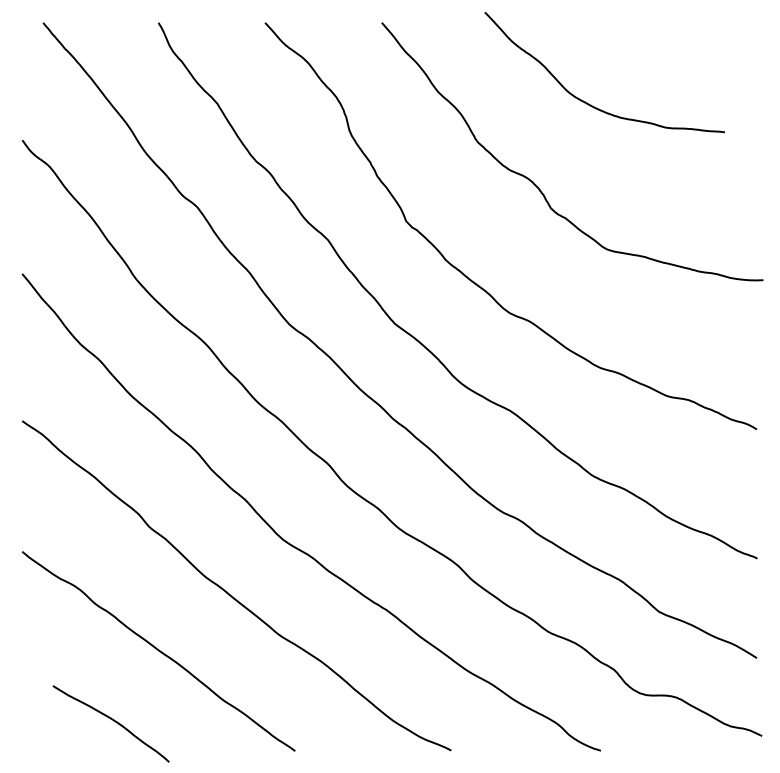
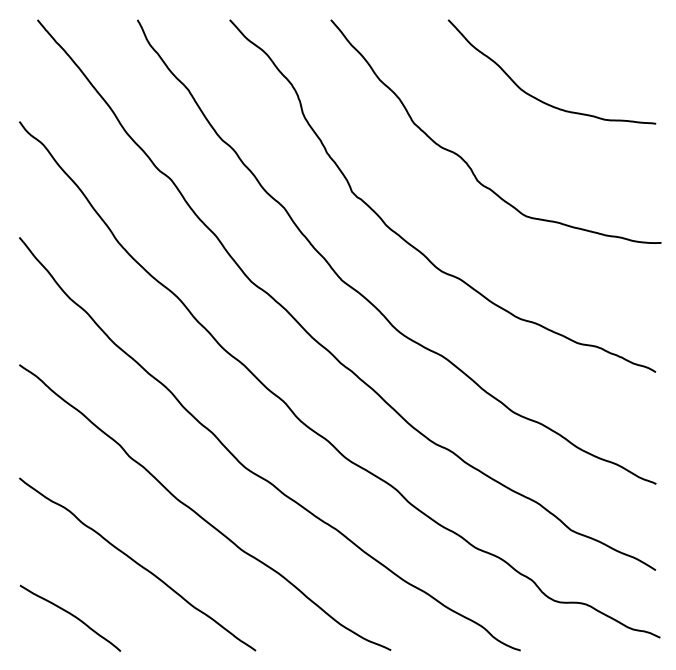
curve: (589, 103) -> (538, 98), moved
curve: (112, 720) -> (71, 615), moved

